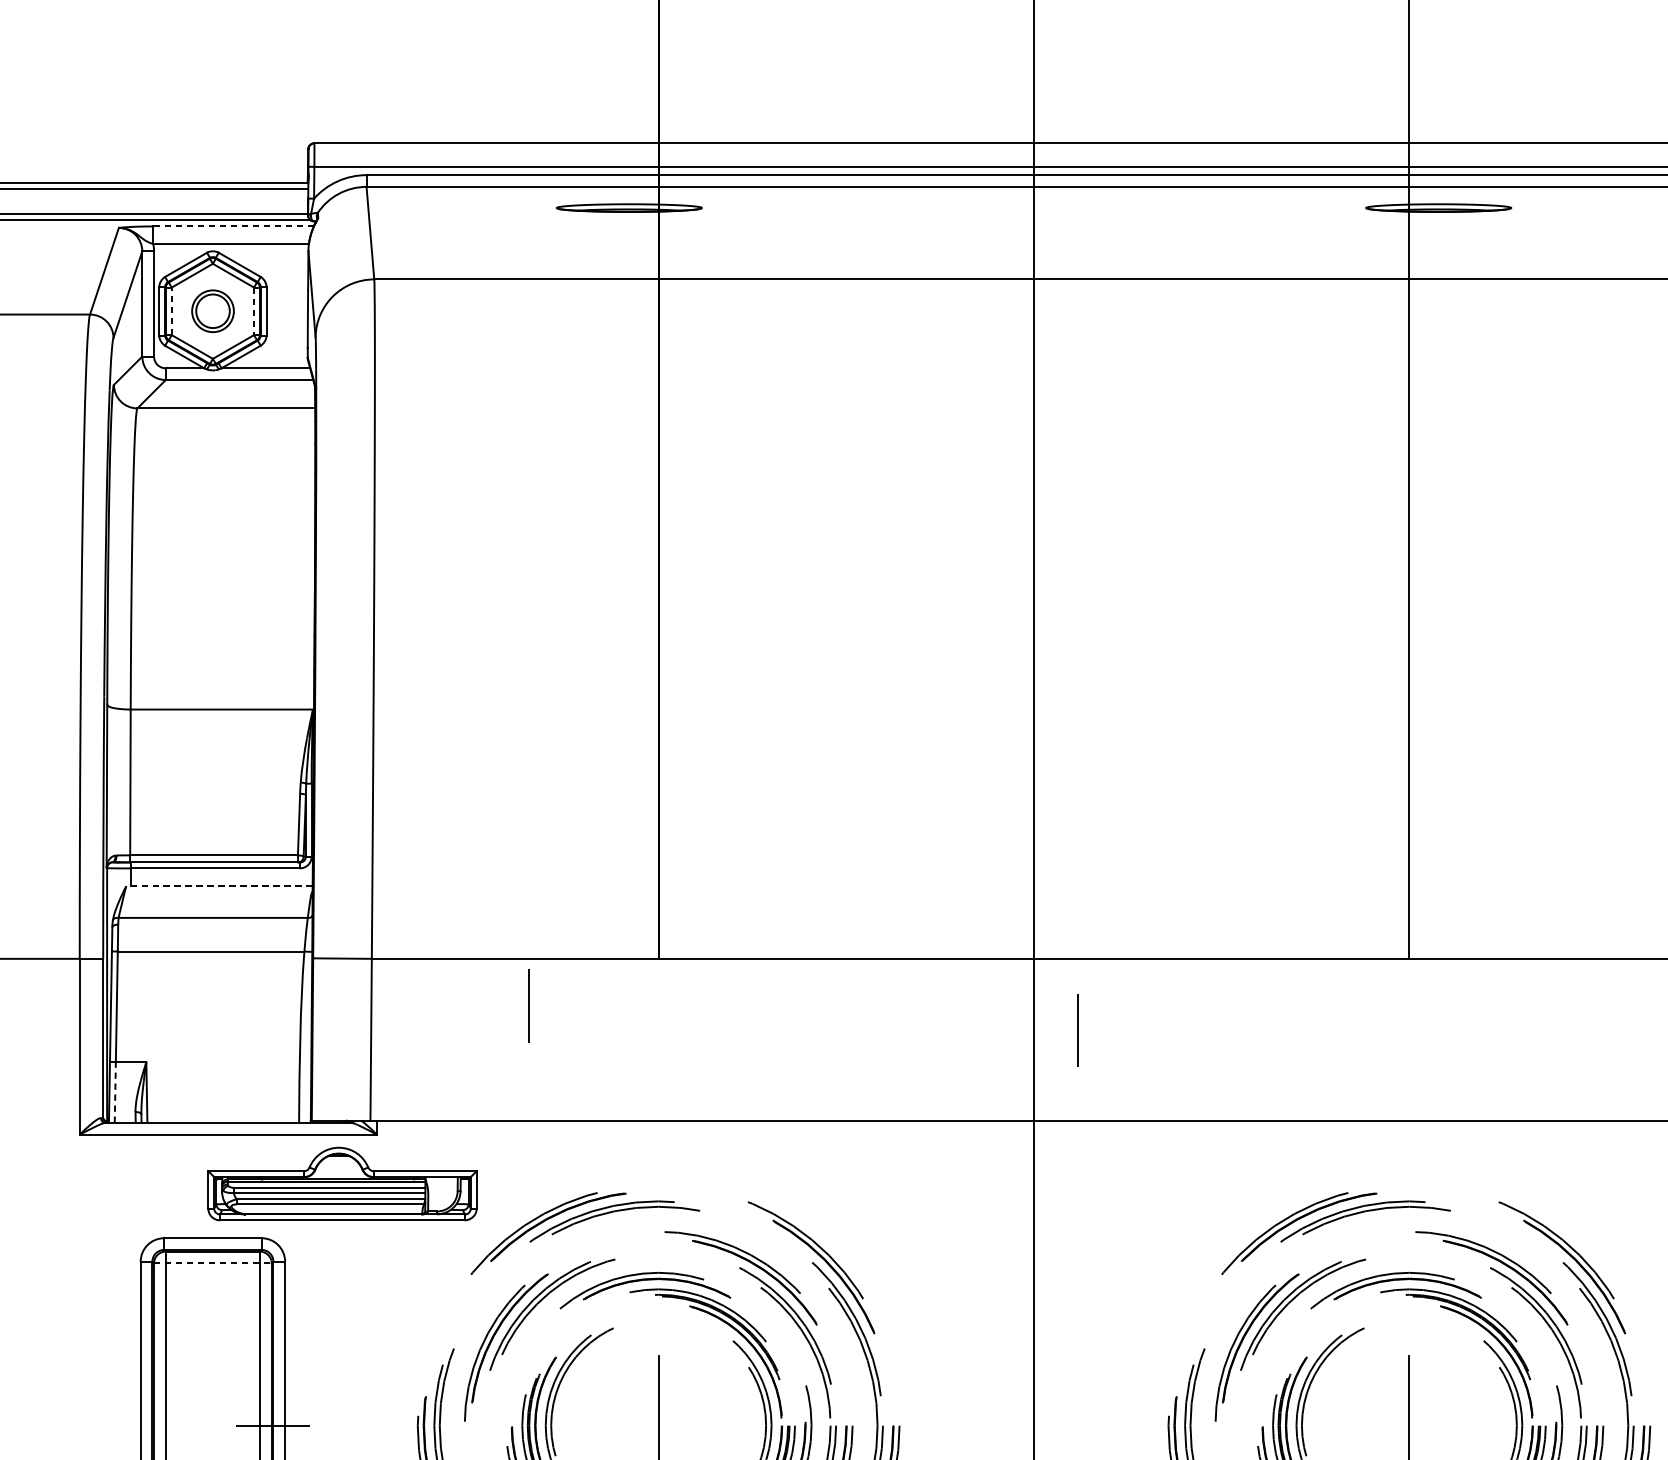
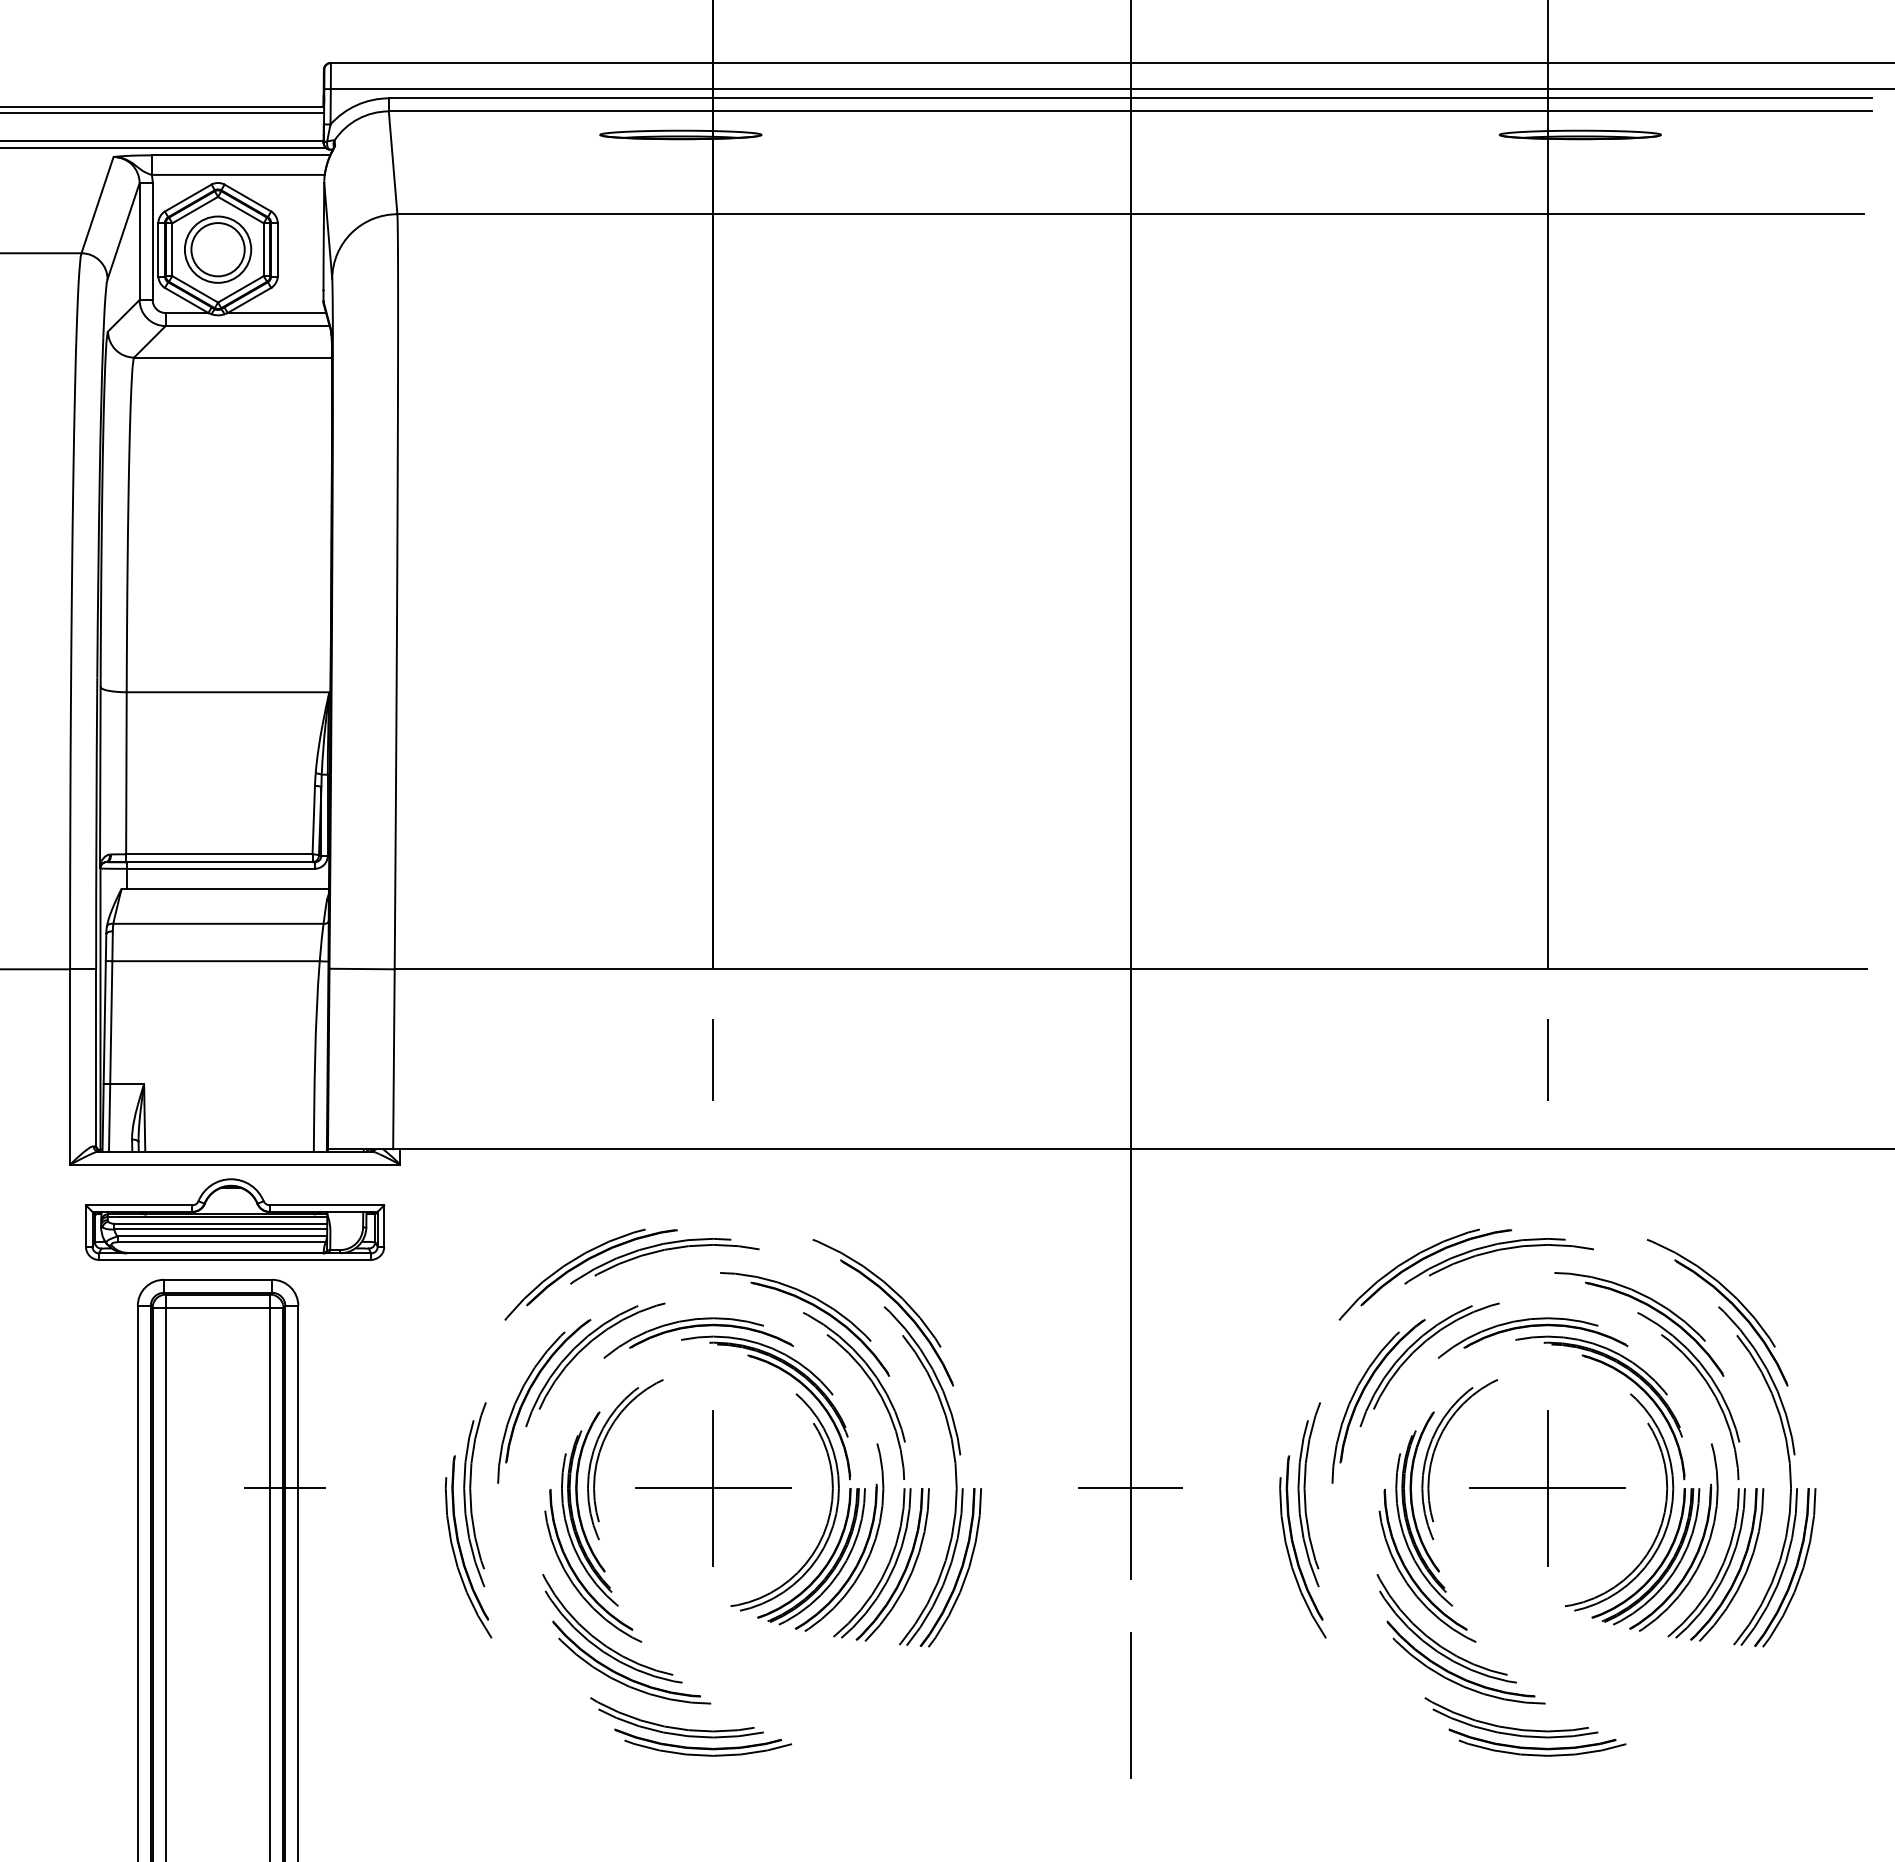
line: (233, 226) -> (240, 155), dashed -> solid
line: (171, 311) -> (172, 249), dashed -> solid
part: (213, 311) -> (218, 249), size x1.43
line: (253, 312) -> (263, 250), dashed -> solid
line: (219, 886) -> (225, 888), dashed -> solid
line: (528, 1005) -> (712, 1059), moved
line: (1078, 1030) -> (1547, 1059), moved
line: (115, 1092) -> (109, 1117), dashed -> solid
part: (341, 1183) -> (234, 1219), moved
line: (213, 1263) -> (218, 1307), dashed -> solid
line: (658, 1426) -> (713, 1488), added
line: (1033, 1426) -> (1130, 1488), added
line: (1409, 1426) -> (1547, 1488), added

